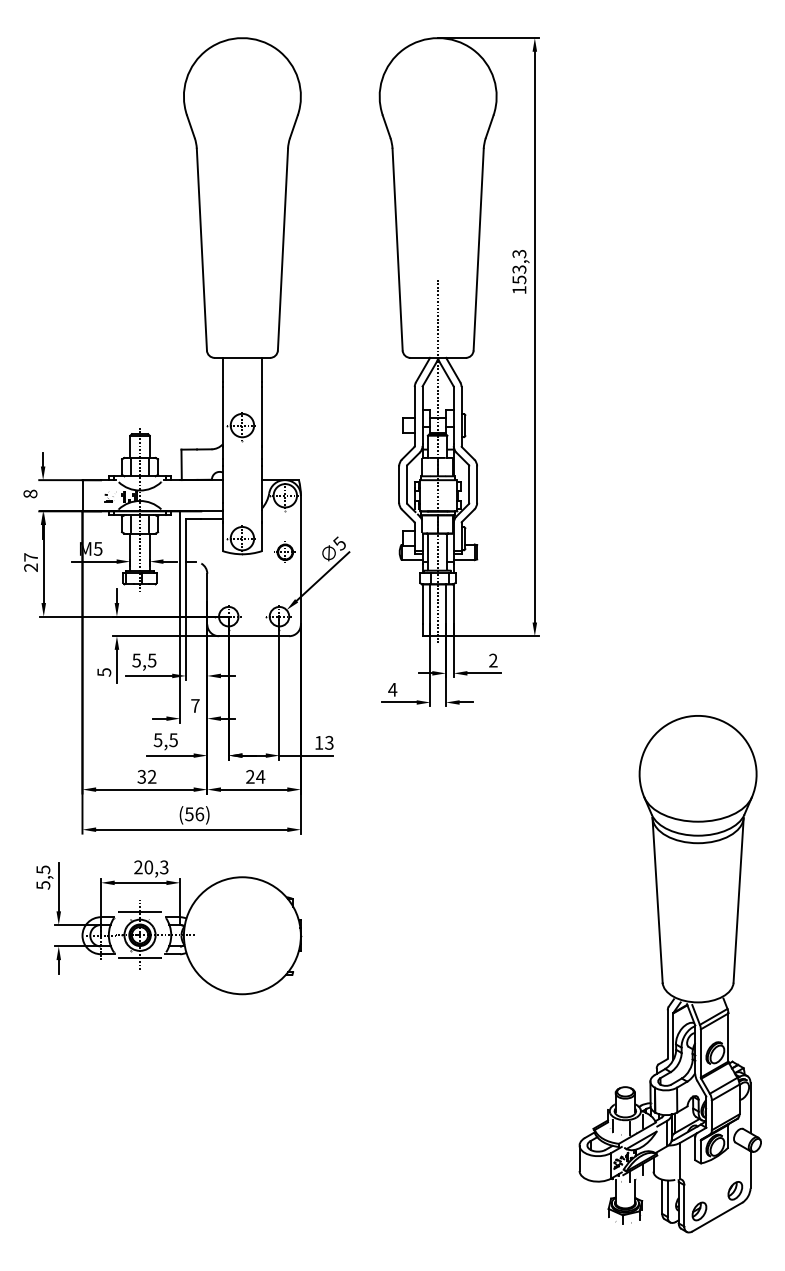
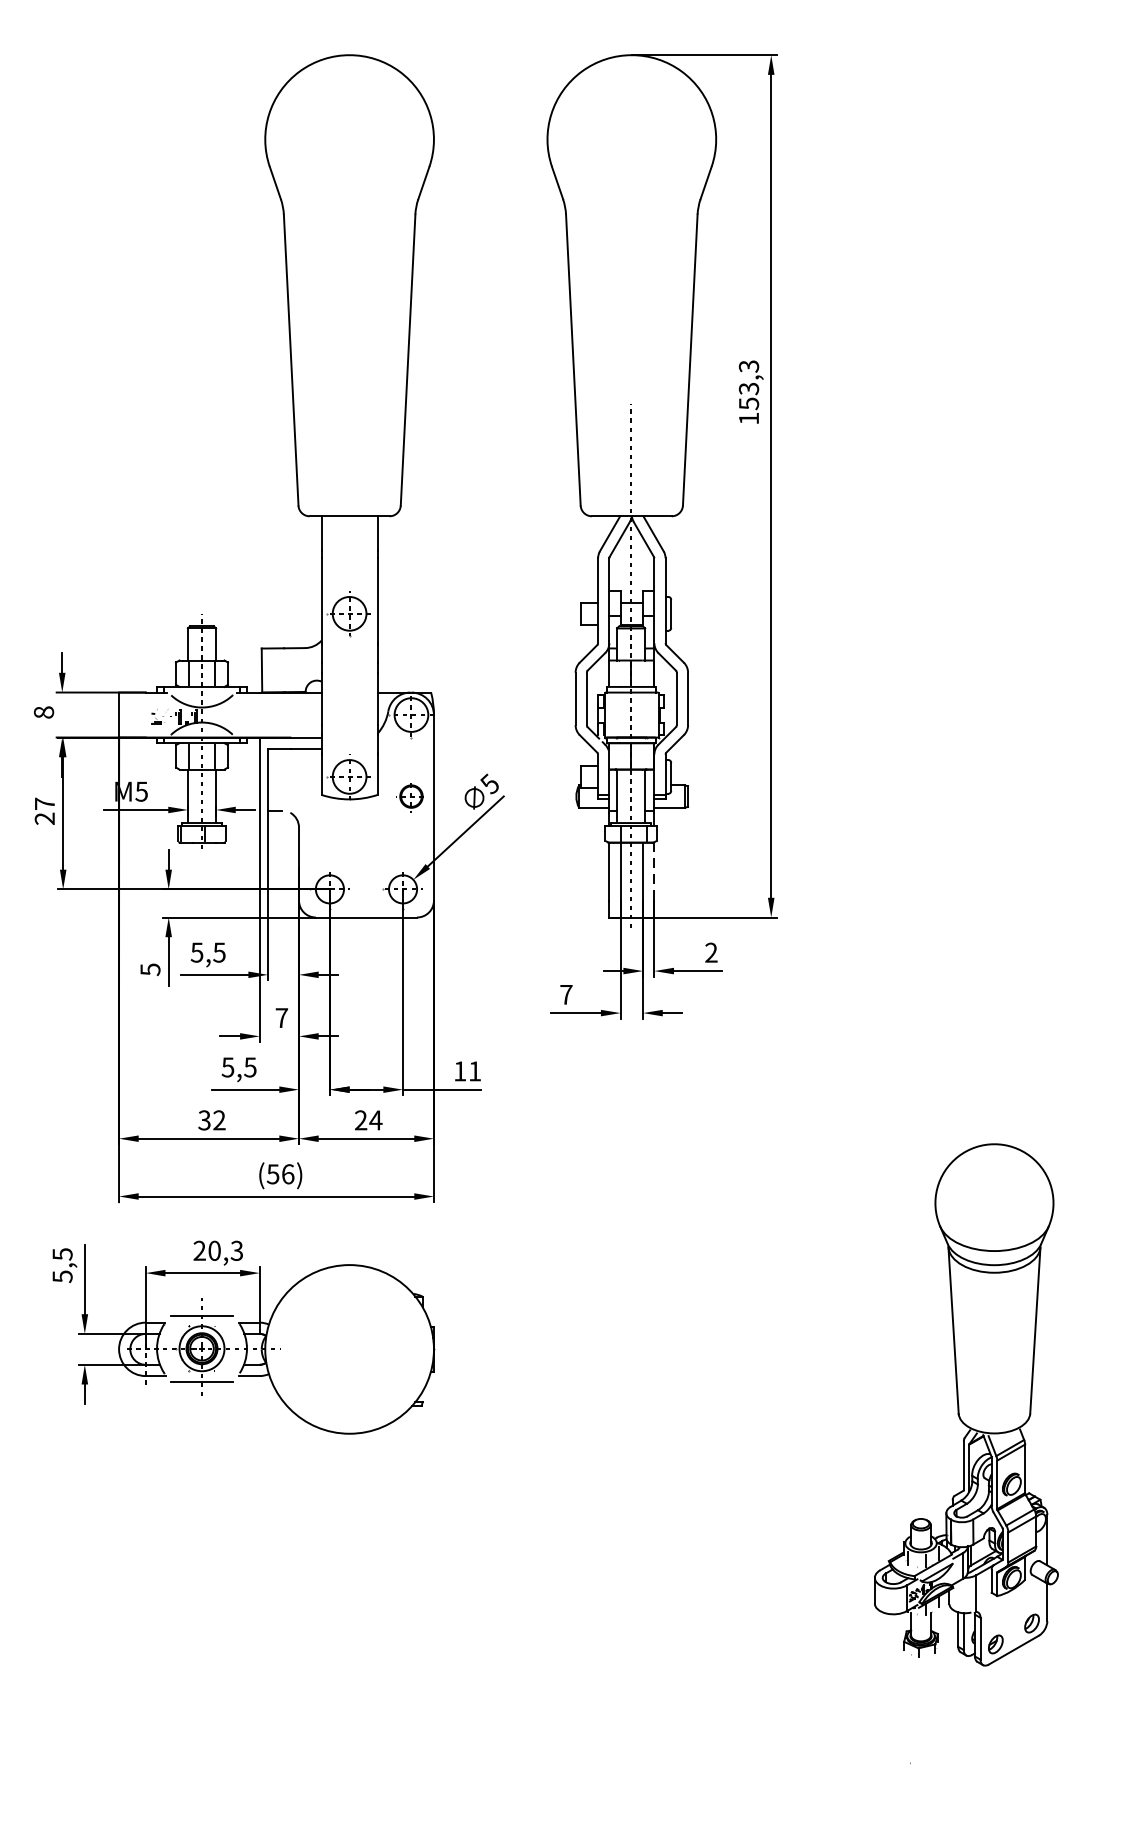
line: (453, 604) -> (653, 871), solid -> dashed
text: (392, 689) -> (566, 994), 4 -> 7
text: (329, 742) -> (475, 1070), 13 -> 11
part: (669, 974) -> (965, 1405), size x0.7

